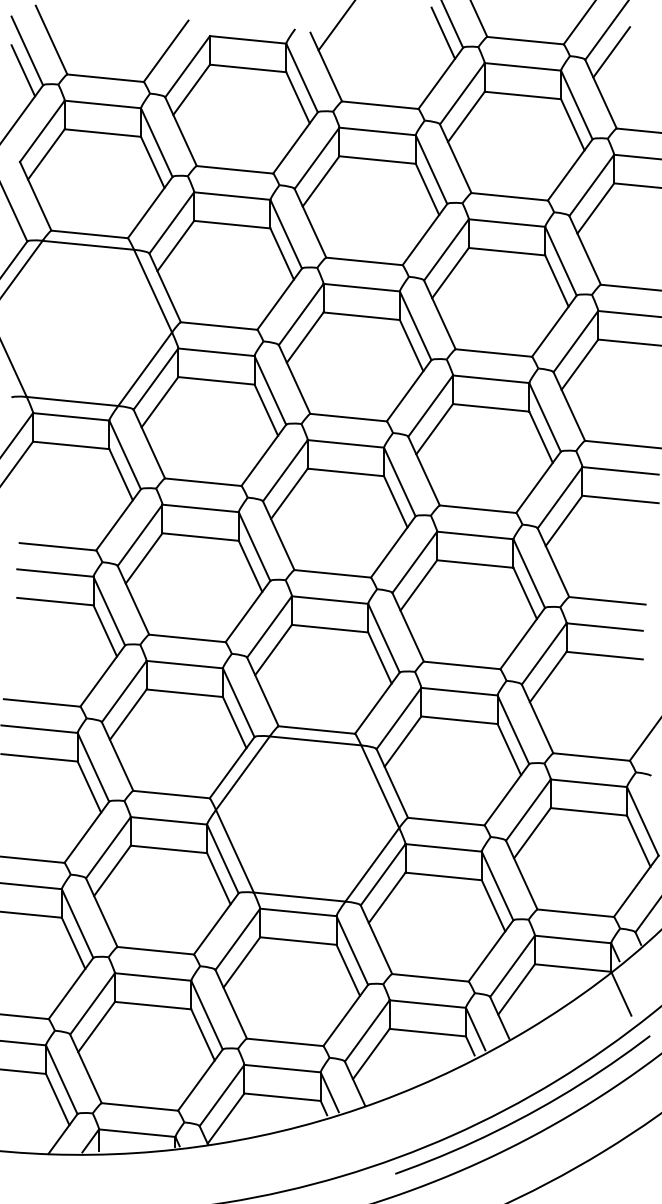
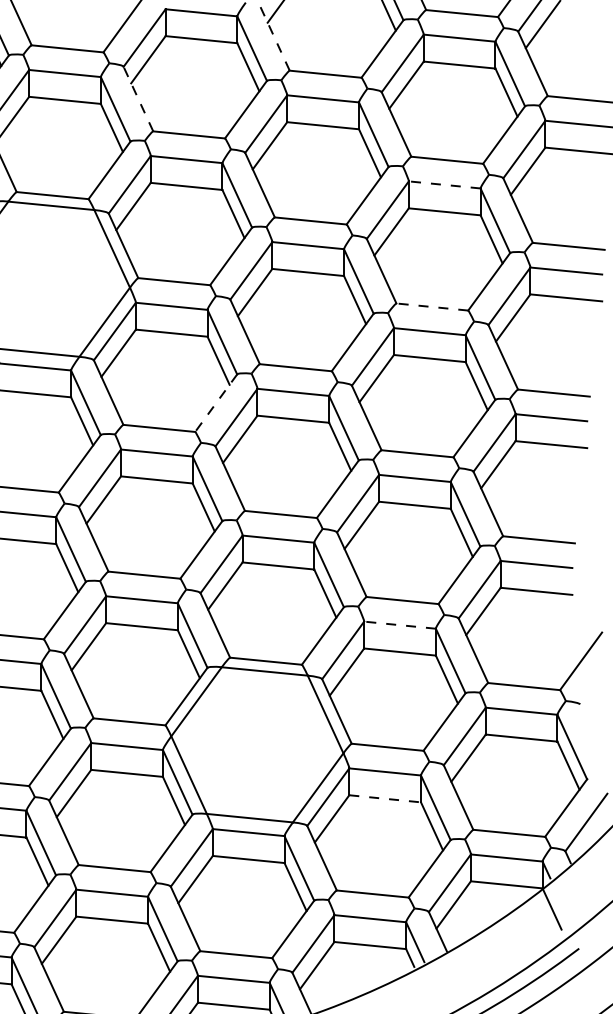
line: (326, 67) -> (275, 38), solid -> dashed
line: (181, 131) -> (138, 98), solid -> dashed
line: (506, 223) -> (444, 185), solid -> dashed
line: (493, 352) -> (432, 306), solid -> dashed
line: (263, 455) -> (215, 403), solid -> dashed
line: (458, 691) -> (399, 625), solid -> dashed
line: (444, 876) -> (385, 798), solid -> dashed

